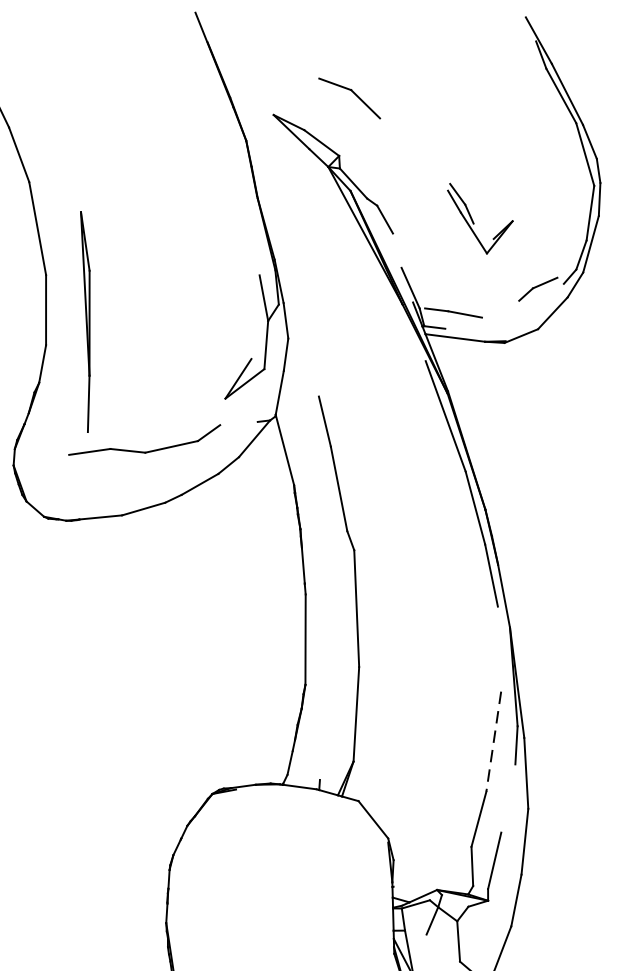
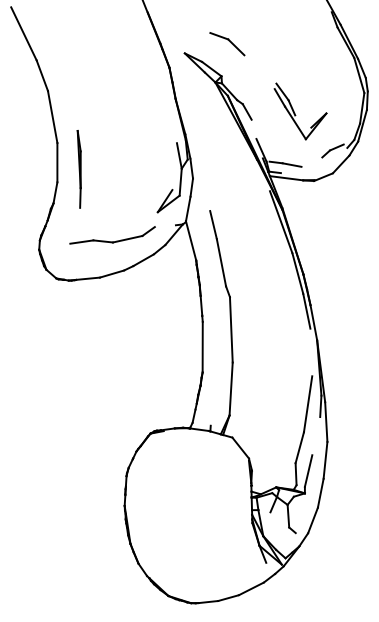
part: (480, 218) -> (300, 111), size x1.43
part: (83, 322) -> (78, 169), size x0.62
line: (494, 742) -> (308, 404), dashed -> solid

